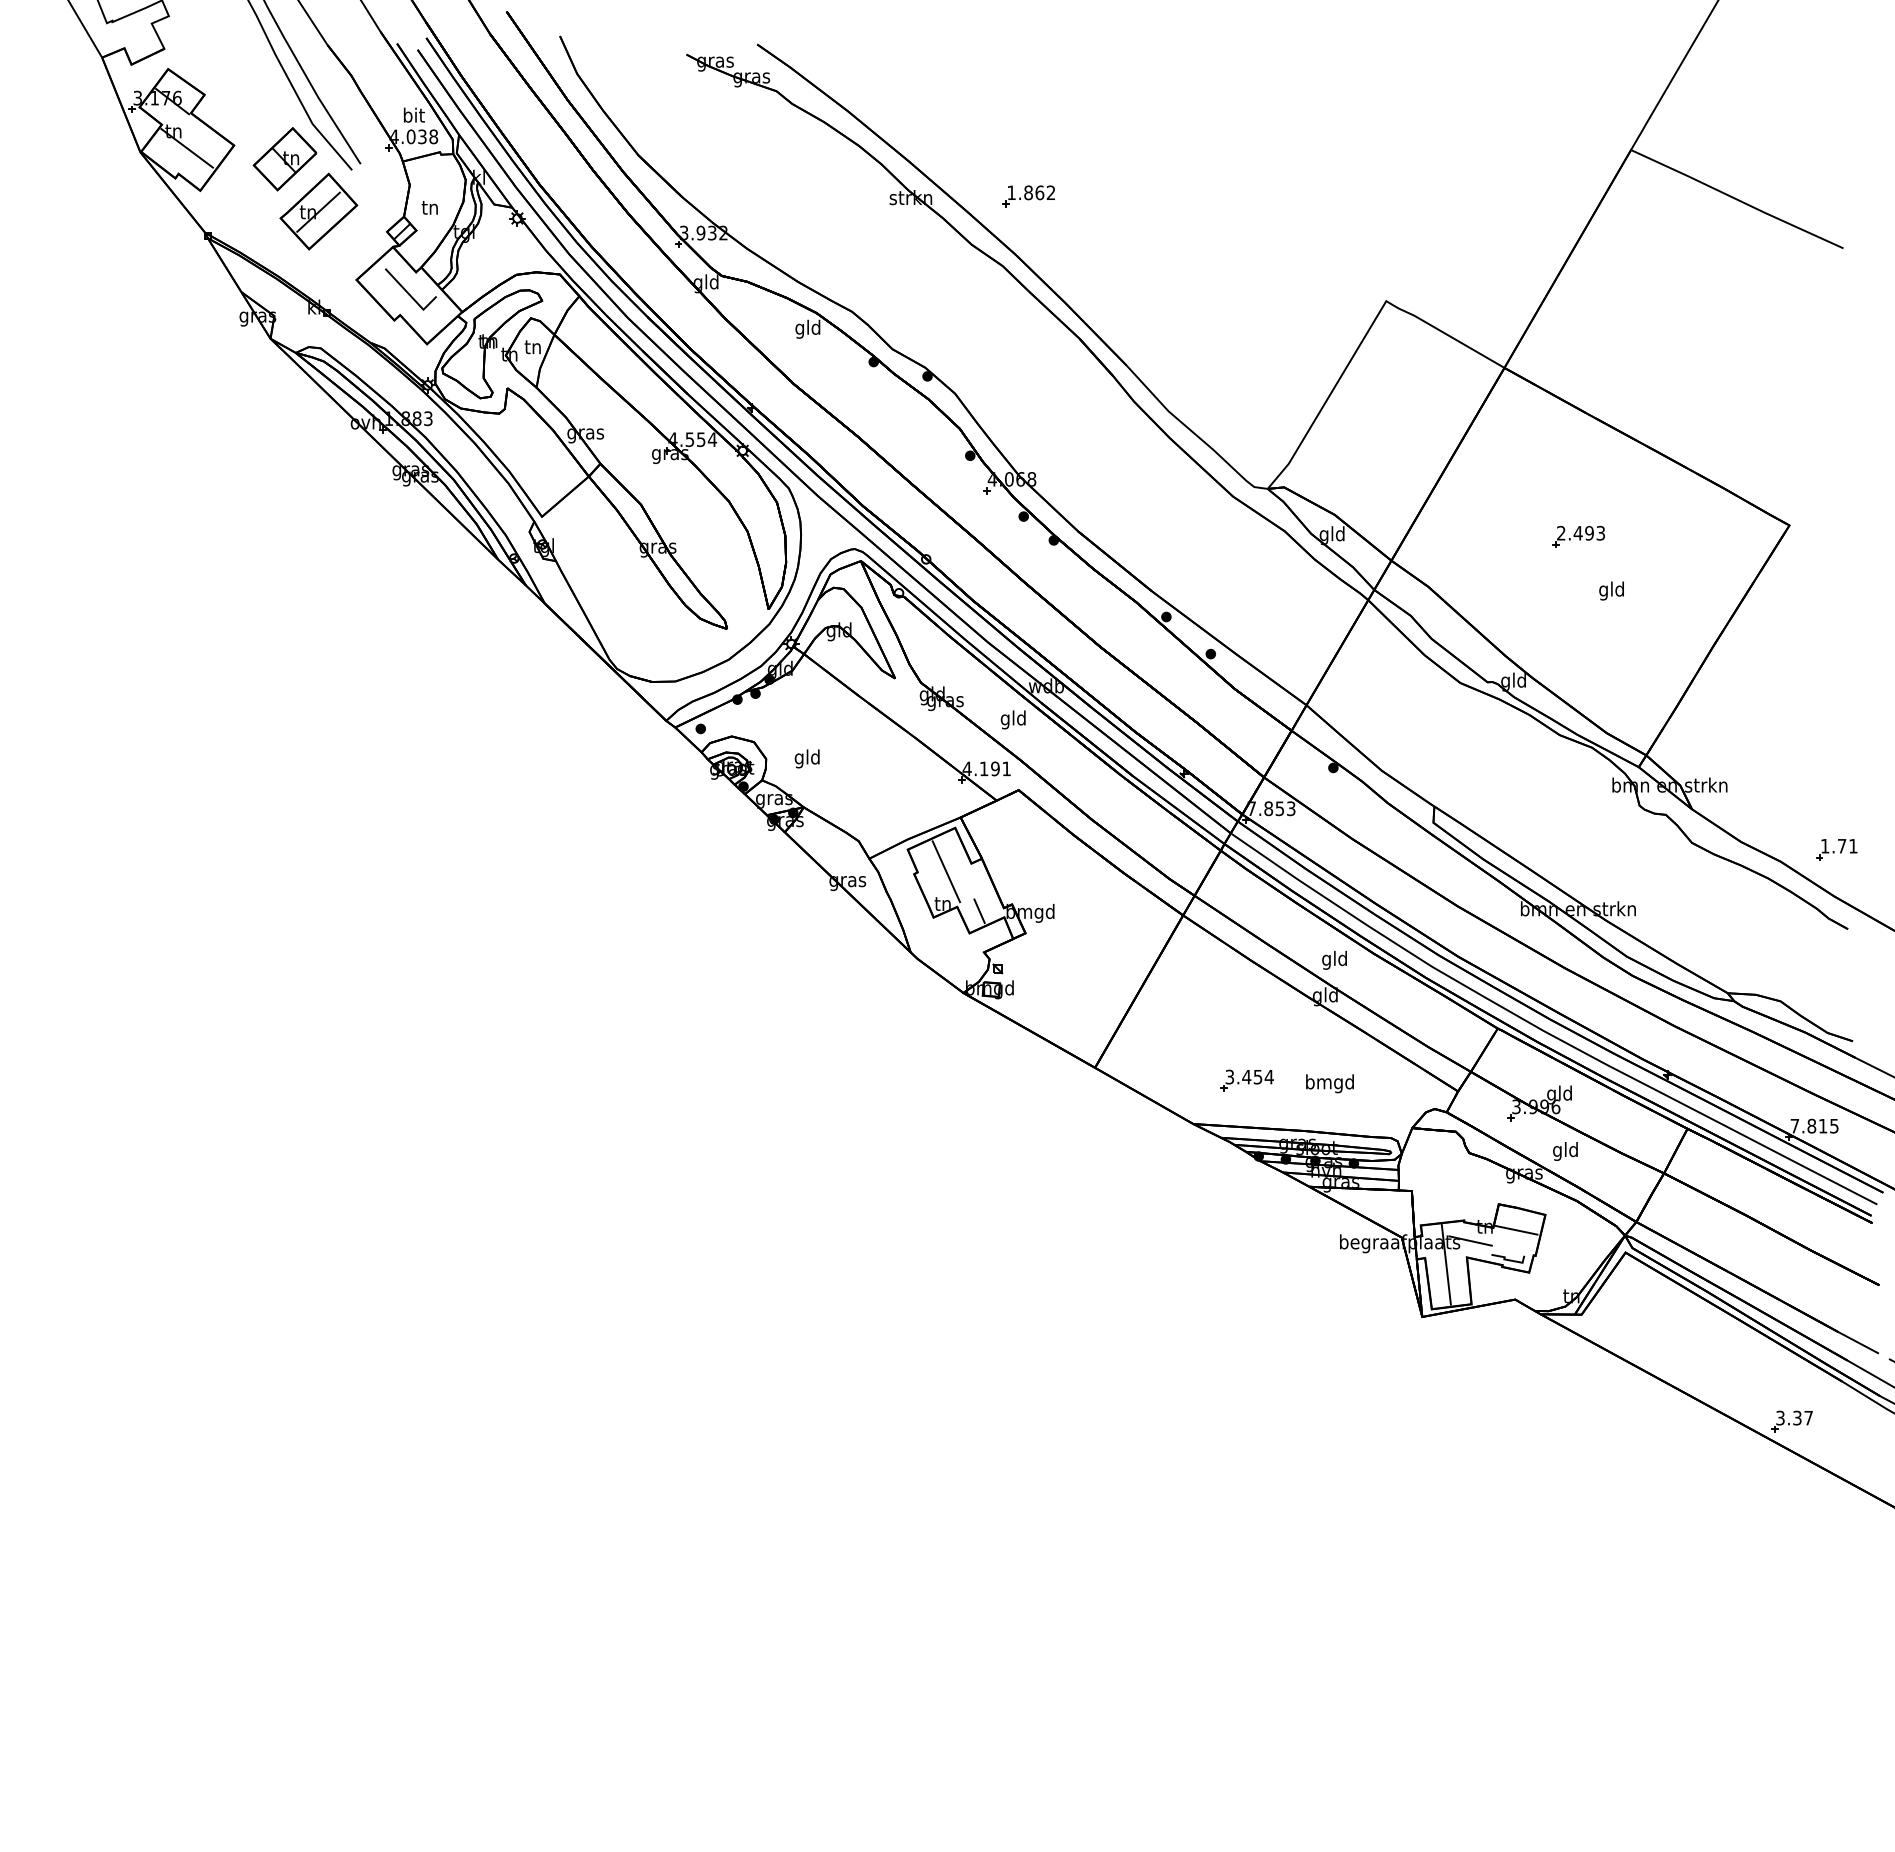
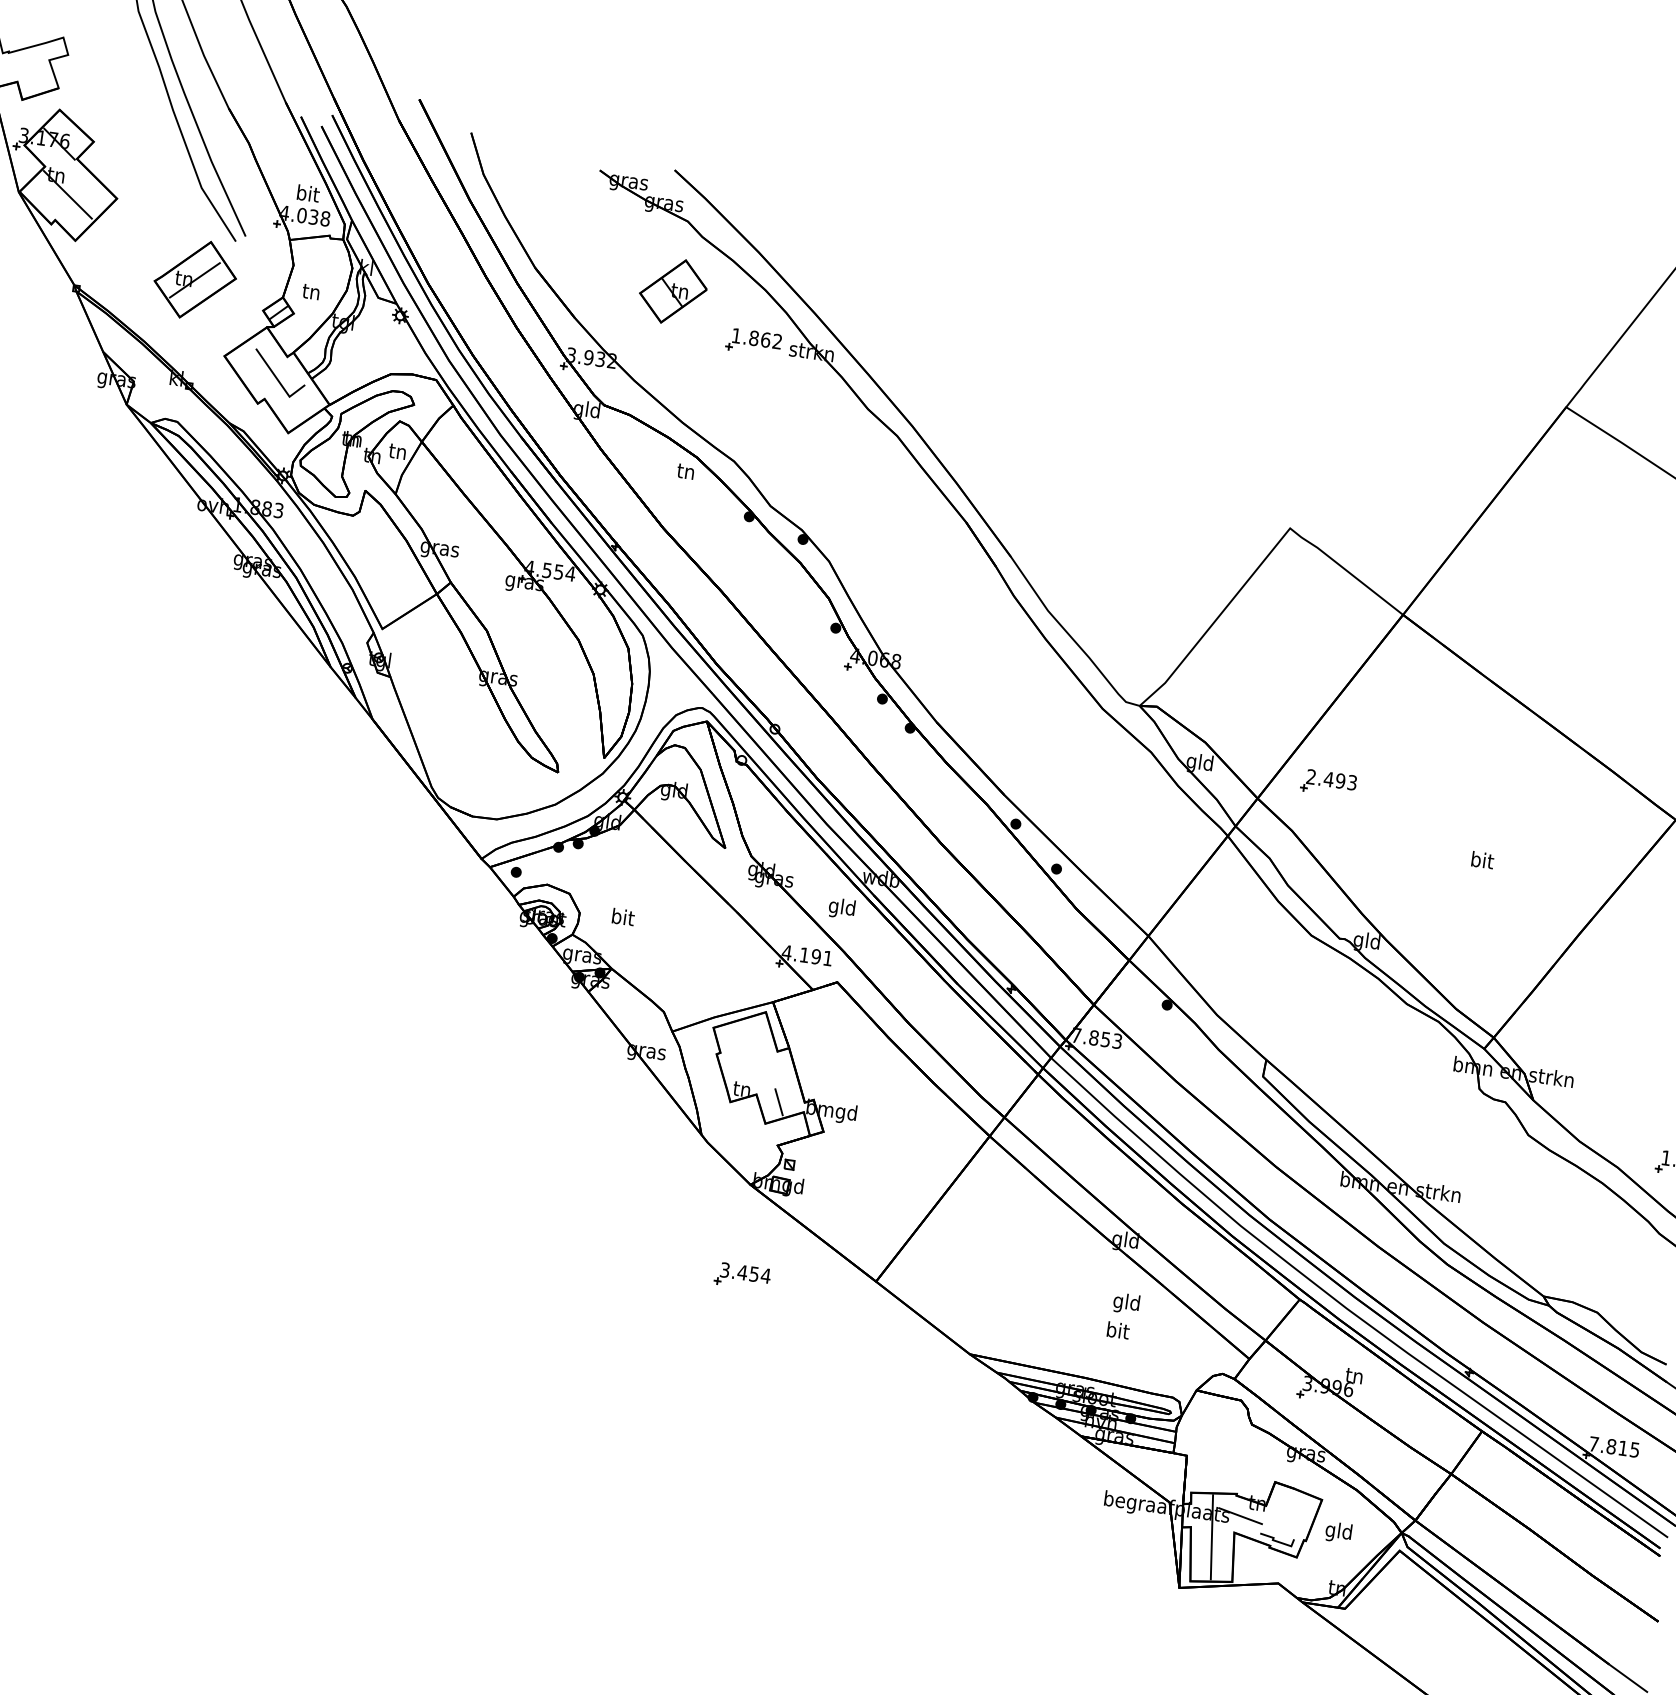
part: (284, 159) -> (672, 291), moved
part: (1028, 196) -> (753, 342), moved
text: (807, 328) -> (685, 472), gld -> tn
part: (1578, 536) -> (1328, 782), moved
text: (1611, 590) -> (1481, 861), gld -> bit
text: (806, 758) -> (621, 918), gld -> bit
line: (946, 871) -> (750, 1056), removed
text: (1334, 959) -> (1126, 1302), moved
part: (1246, 1080) -> (741, 1276), moved
text: (1329, 1083) -> (1117, 1332), bmgd -> bit
text: (1559, 1094) -> (1354, 1377), gld -> tn
text: (1565, 1151) -> (1338, 1532), moved
line: (1516, 1230) -> (1289, 1511), removed

